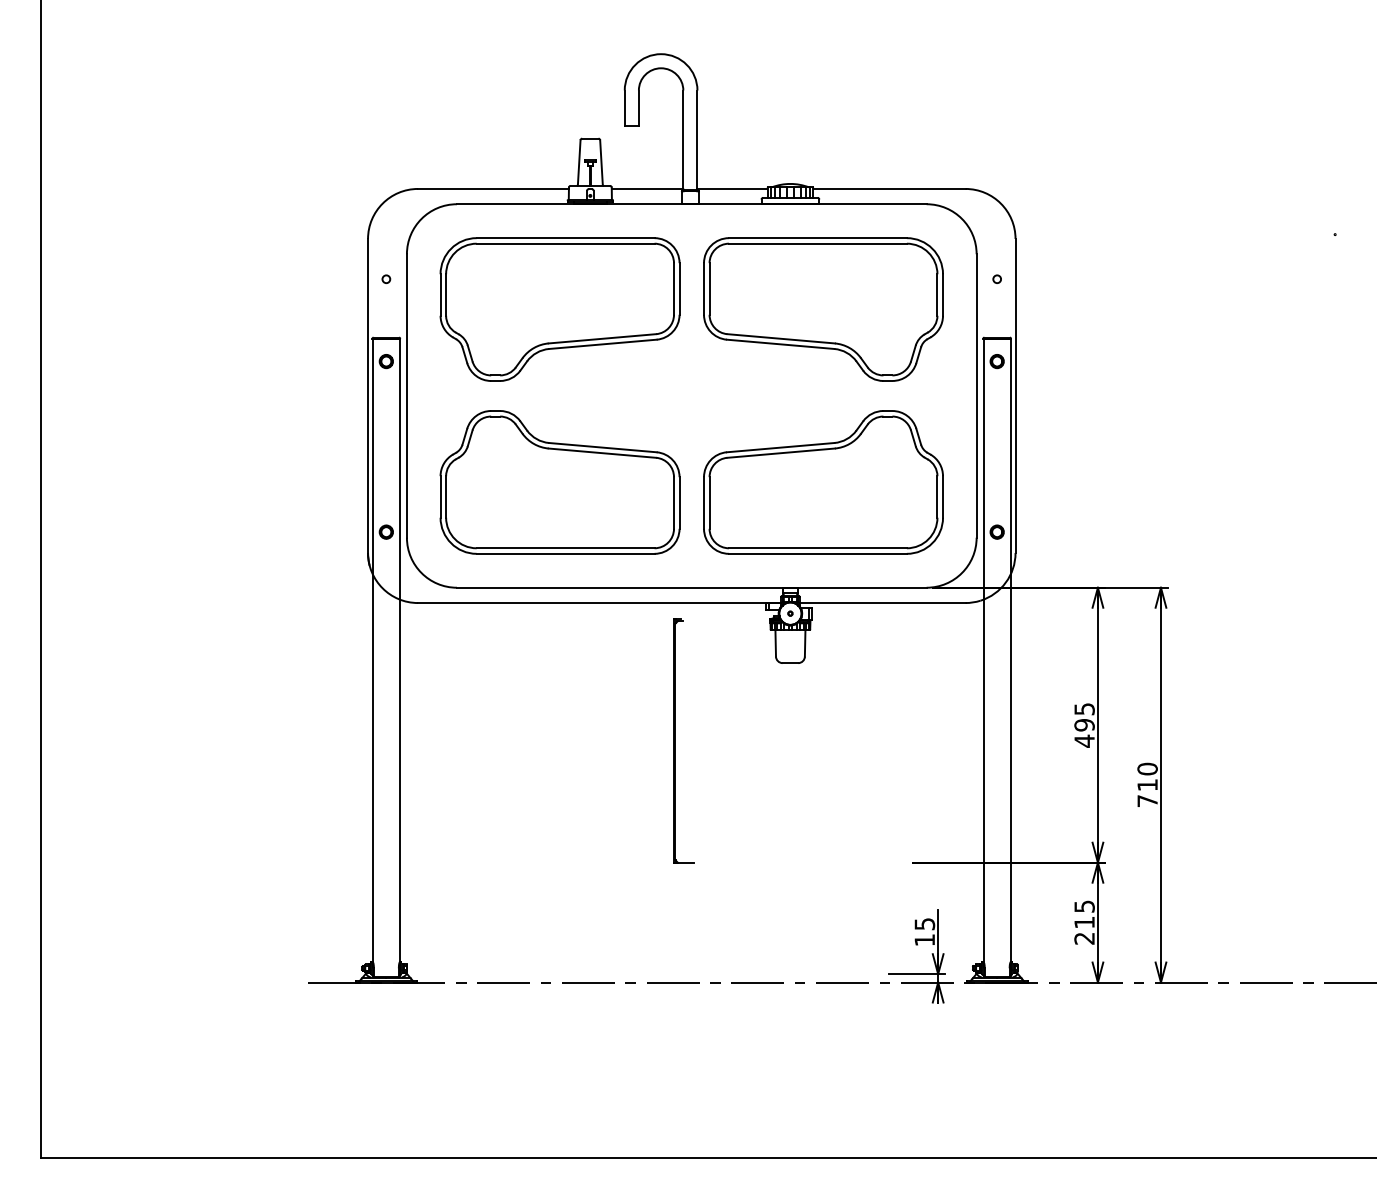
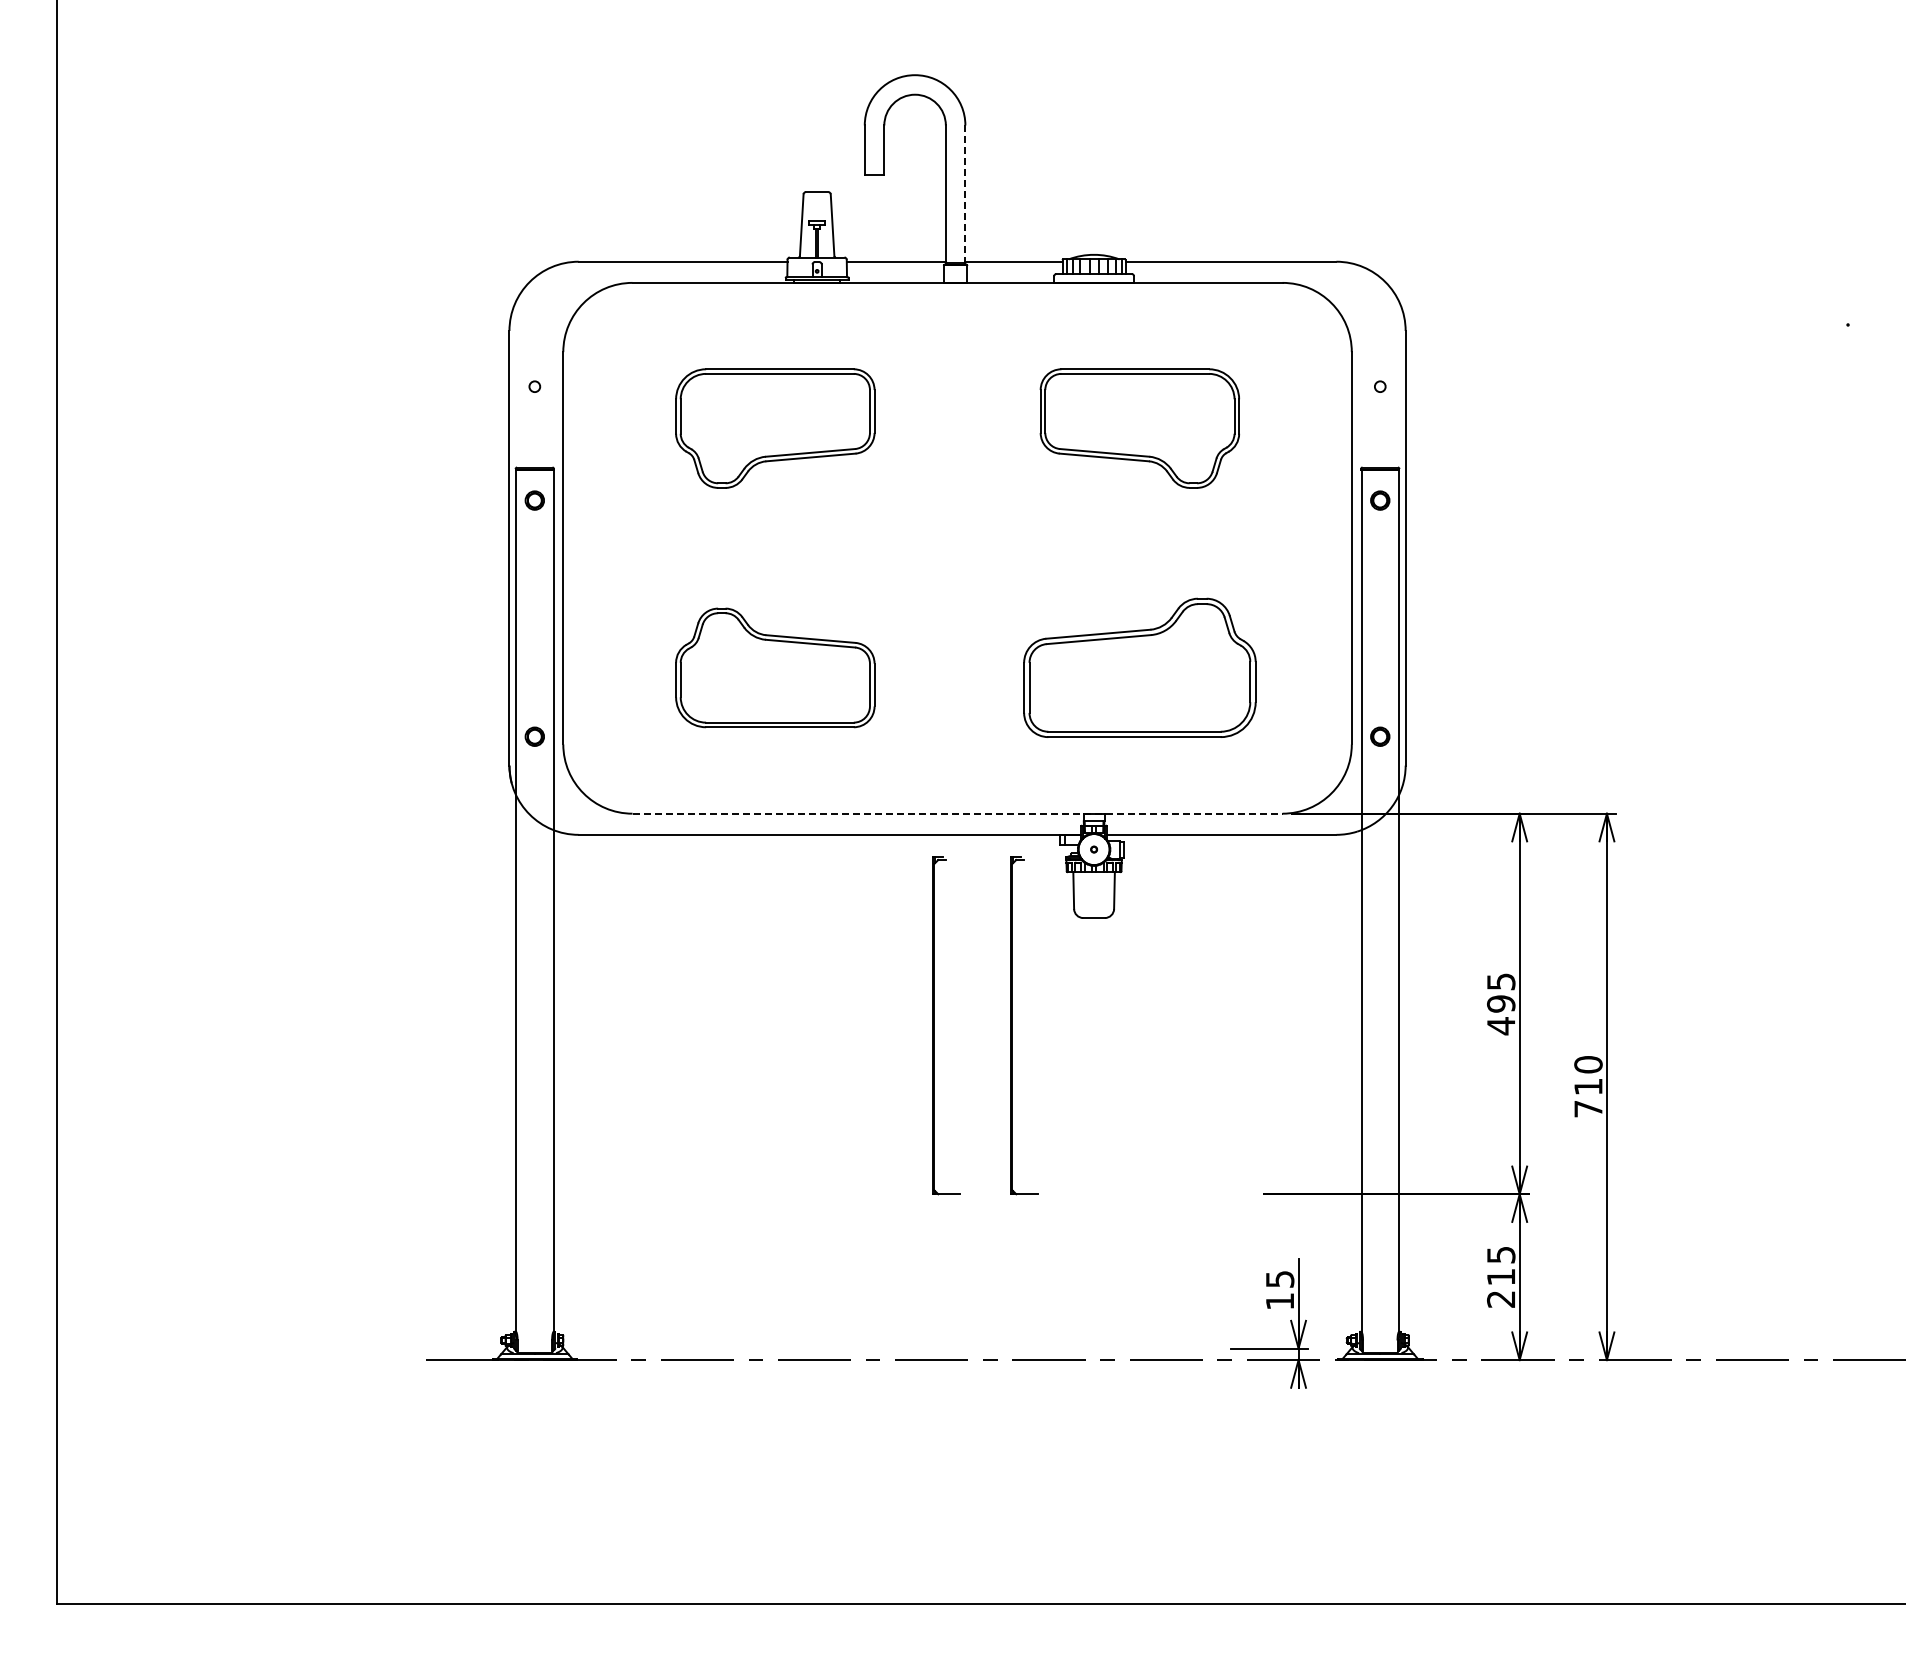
line: (697, 140) -> (965, 194), solid -> dashed
part: (560, 309) -> (775, 428), size x0.6
part: (823, 309) -> (1139, 428), size x0.6
part: (560, 482) -> (775, 667), size x0.6
part: (823, 482) -> (1139, 667), size x0.7
line: (692, 587) -> (958, 813), solid -> dashed
part: (731, 740) -> (1012, 1025), added

